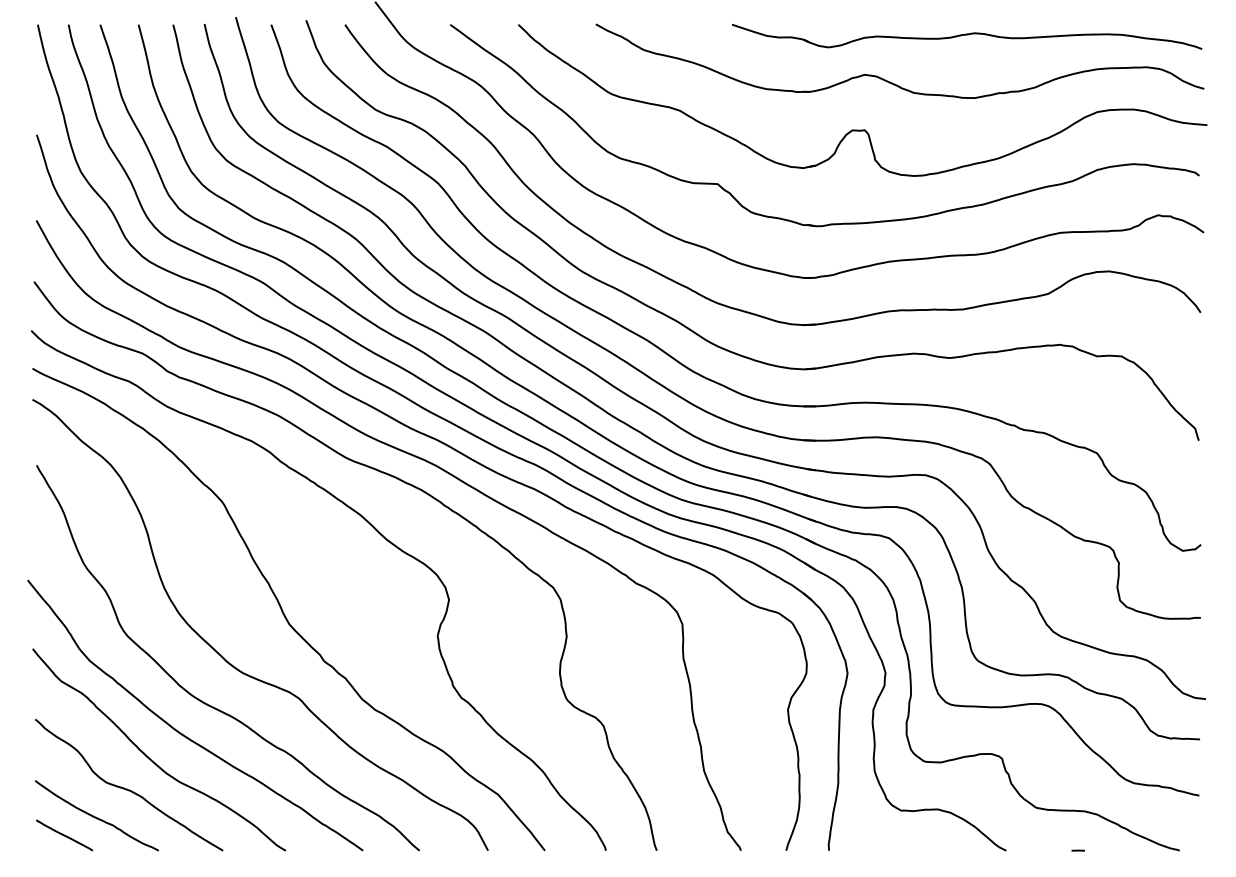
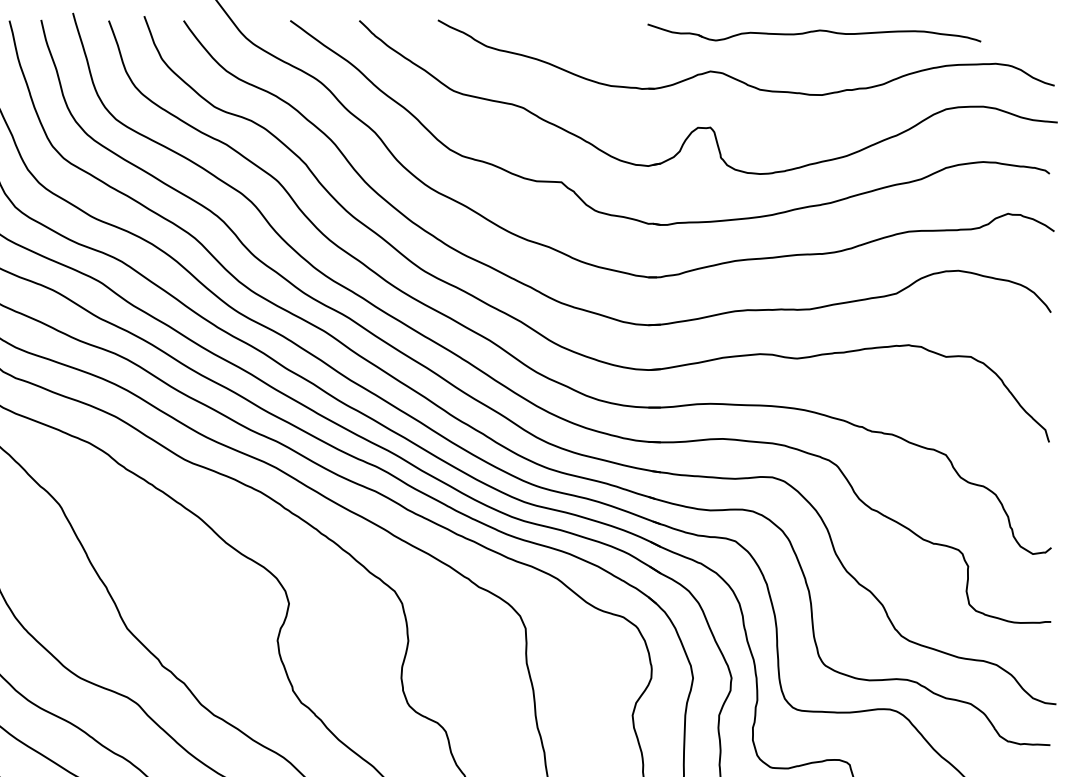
part: (967, 36) -> (814, 32), size x0.7

